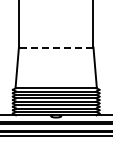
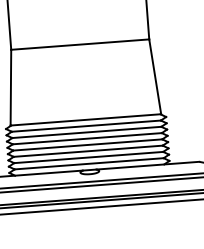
line: (55, 47) -> (78, 44), dashed -> solid

